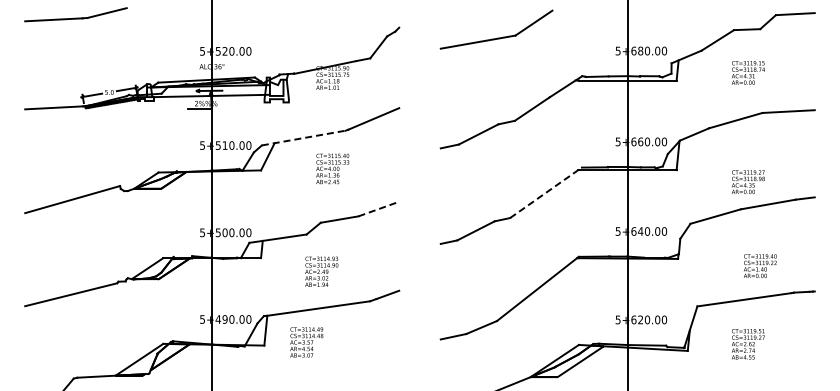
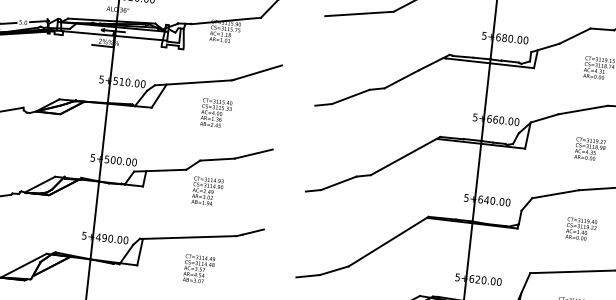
line: (303, 138) -> (193, 83), dashed -> solid
text: (748, 181) -> (590, 148), moved
line: (546, 192) -> (405, 155), dashed -> solid
line: (378, 209) -> (253, 154), dashed -> solid
text: (760, 265) -> (581, 228), moved
text: (321, 271) -> (207, 191), moved
text: (306, 342) -> (198, 269), moved

